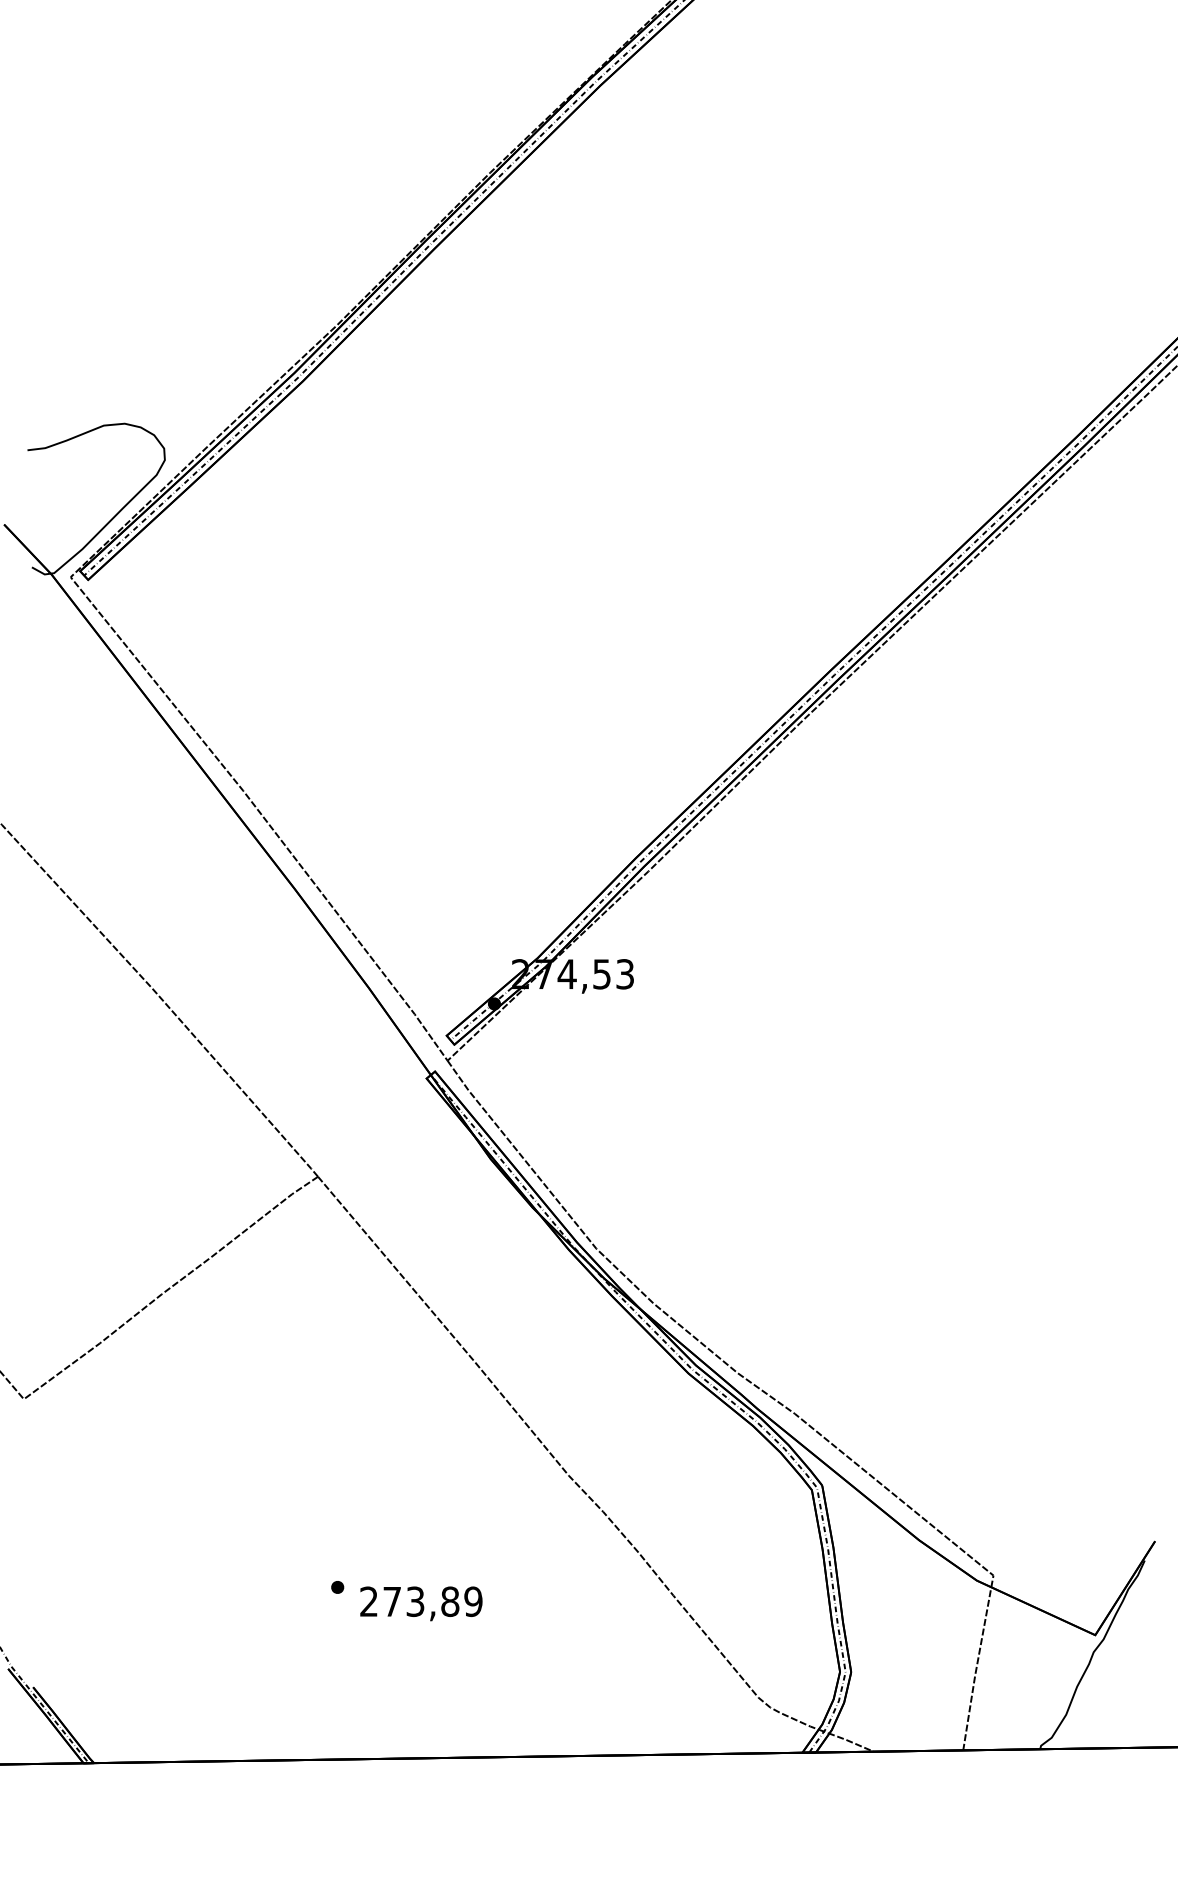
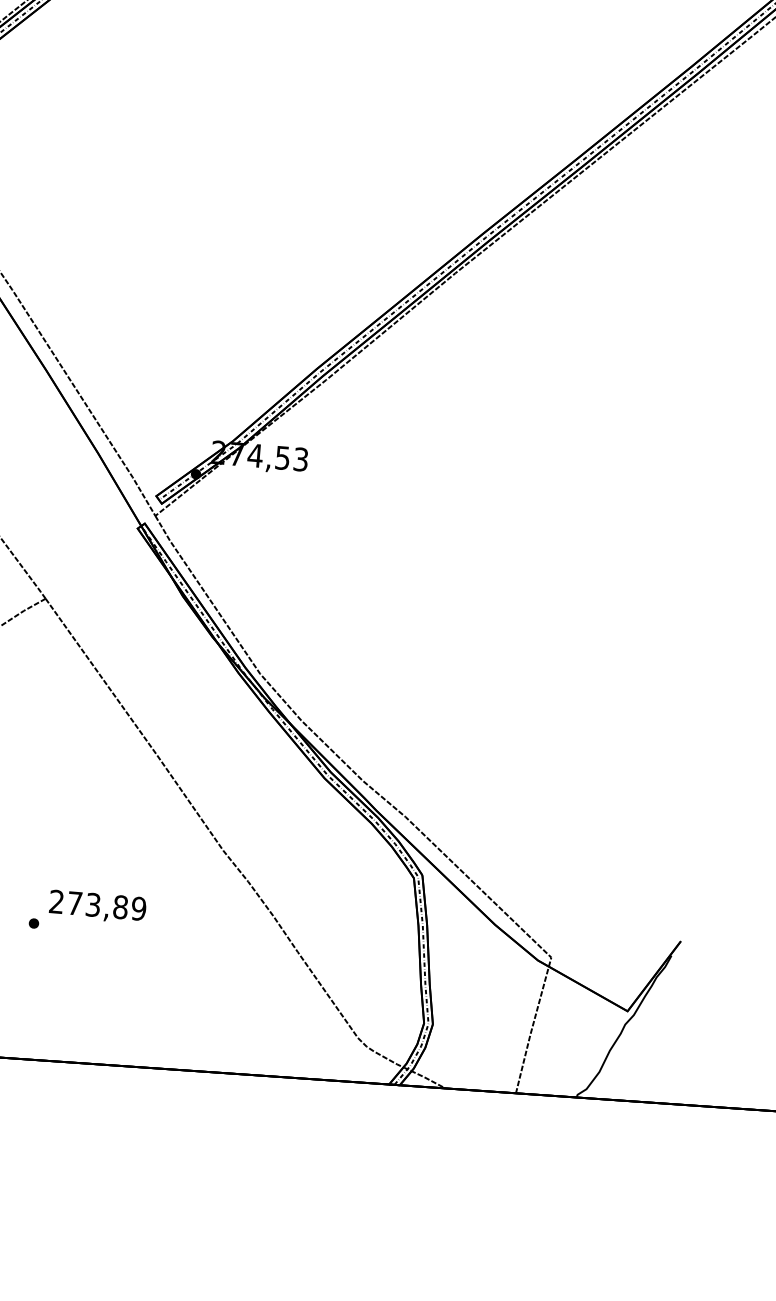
text: (421, 1603) -> (97, 906), moved

